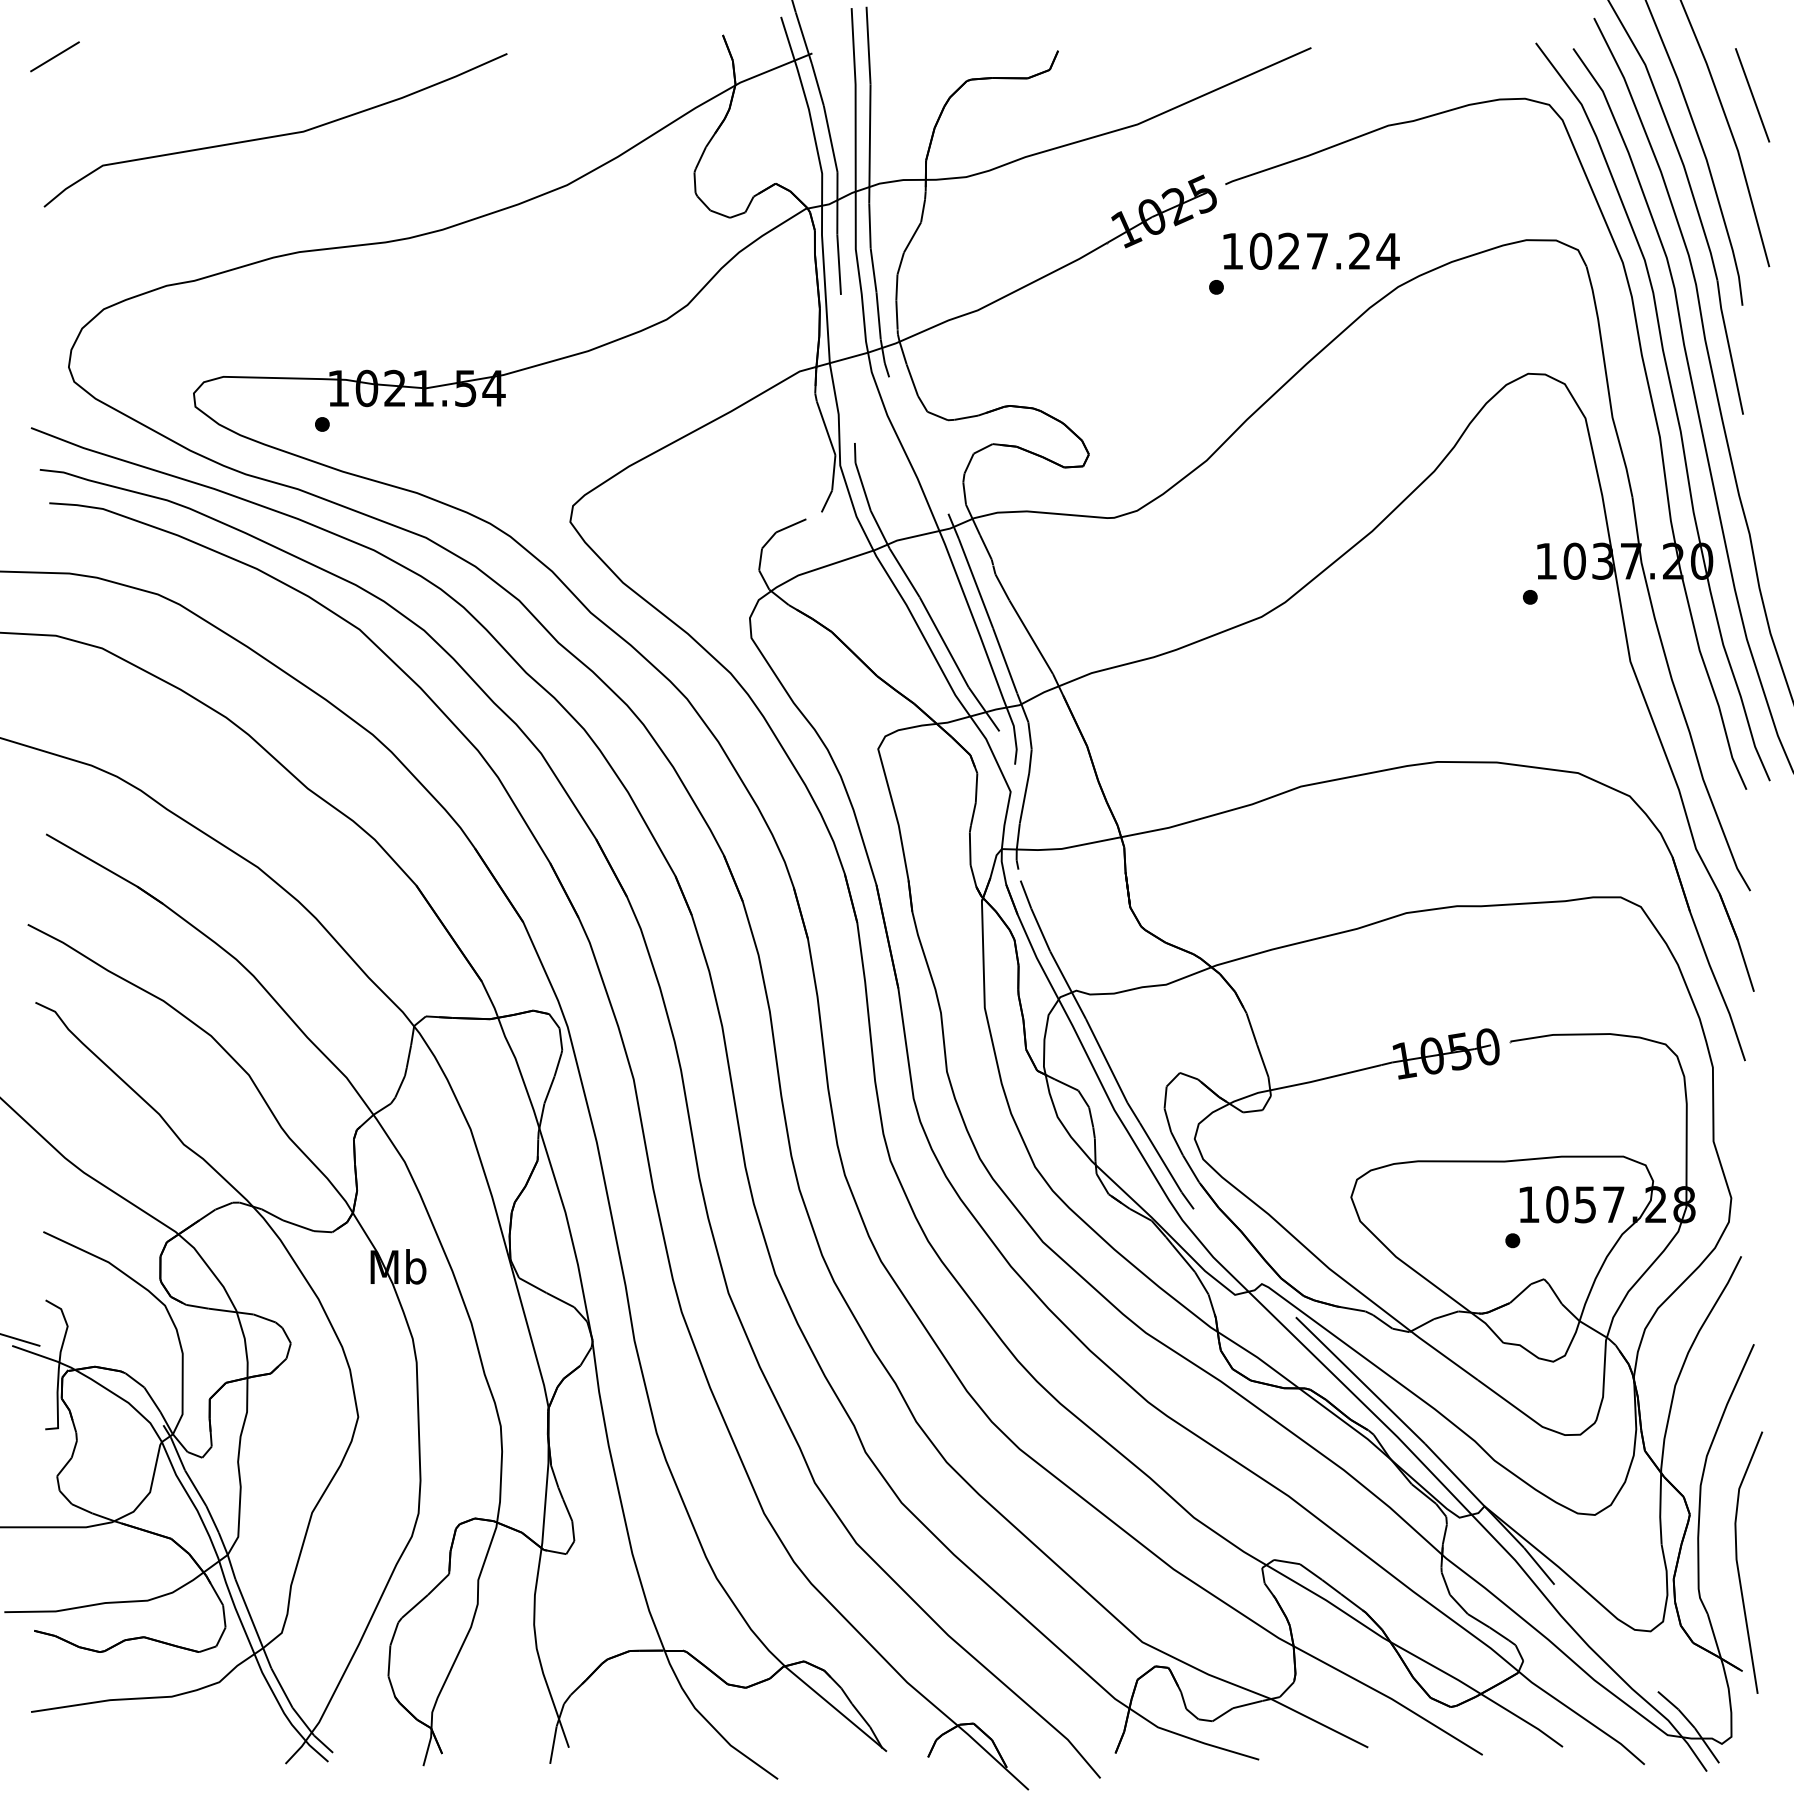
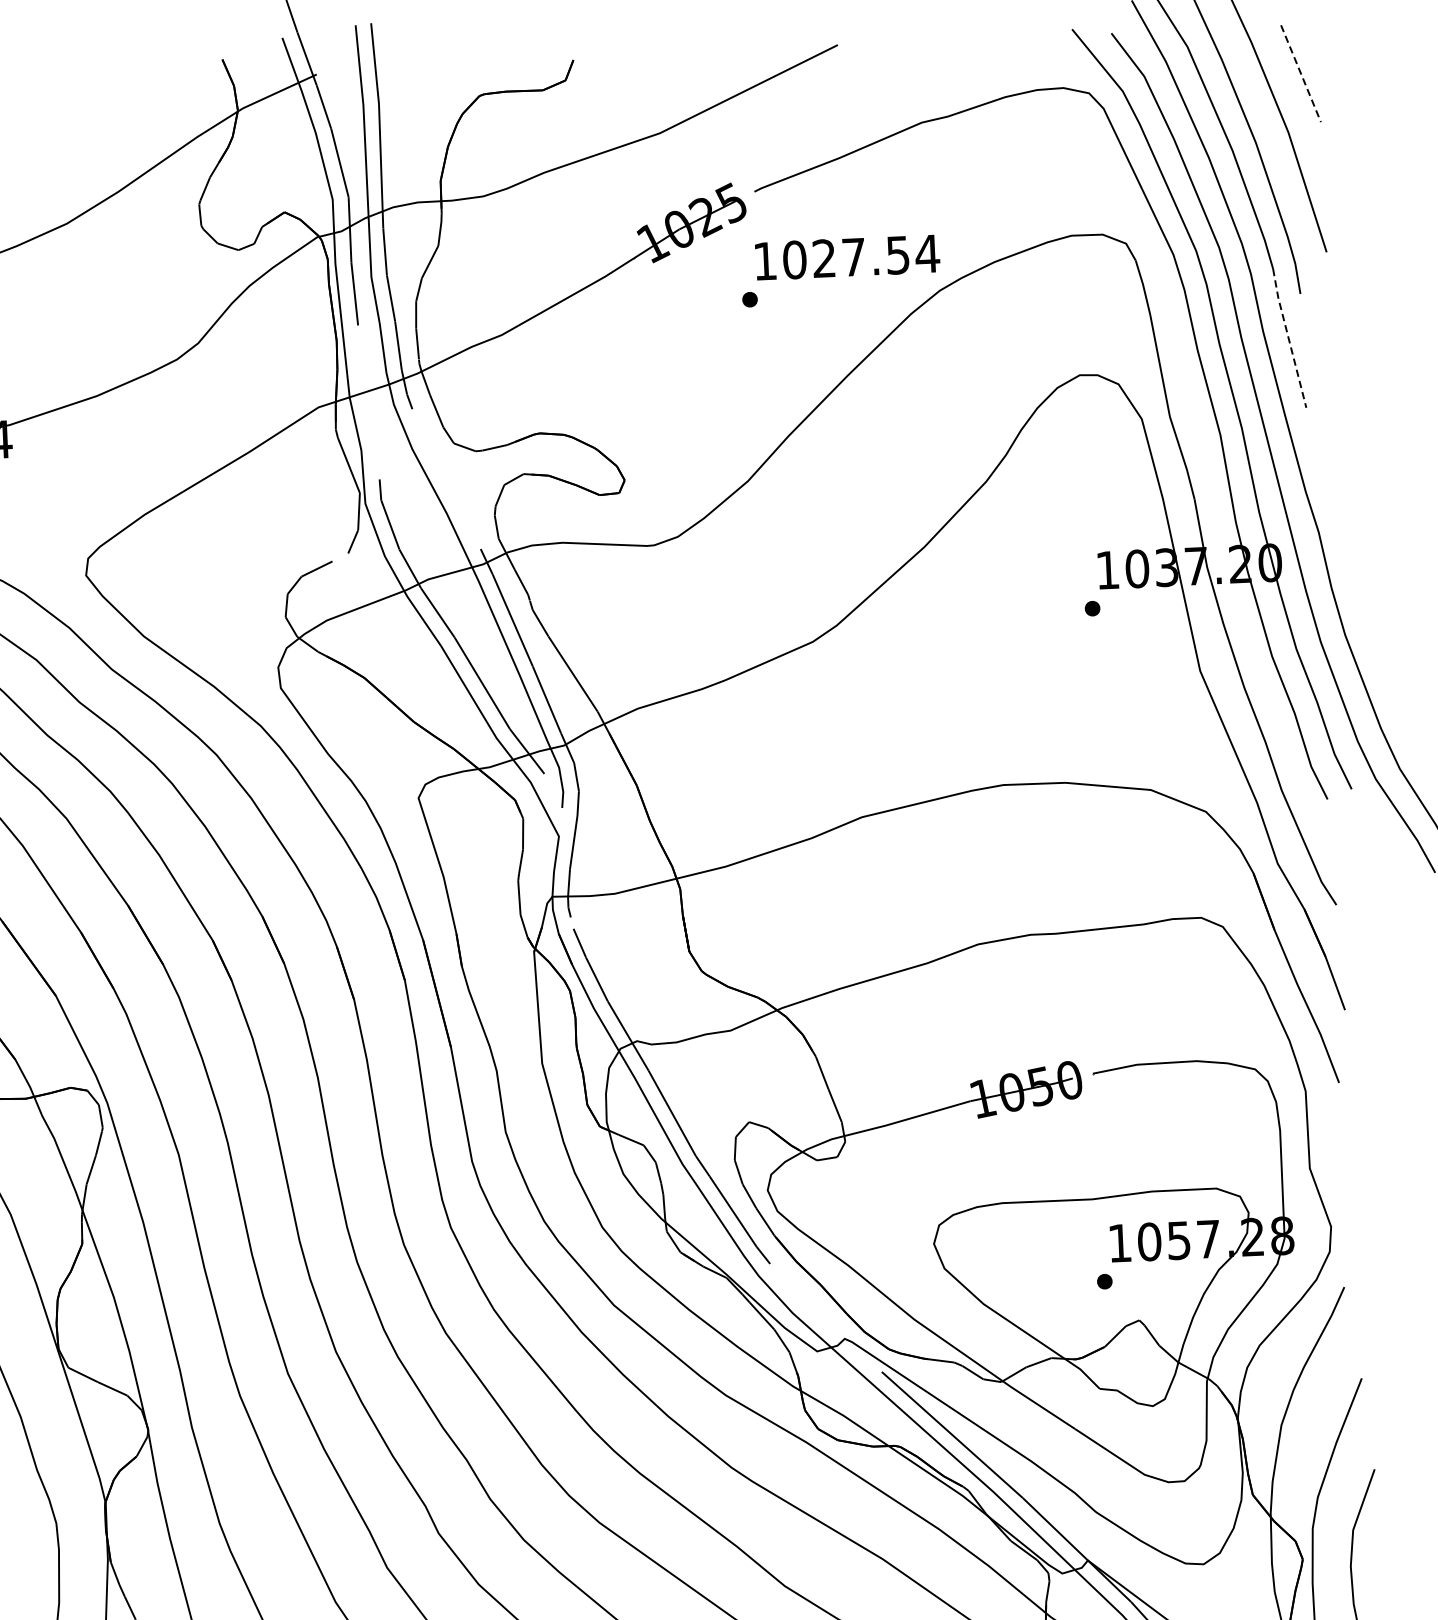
line: (1752, 95) -> (1300, 73), solid -> dashed
text: (1359, 250) -> (897, 254), 1027.24 -> 1027.54
line: (1729, 347) -> (1288, 338), solid -> dashed

